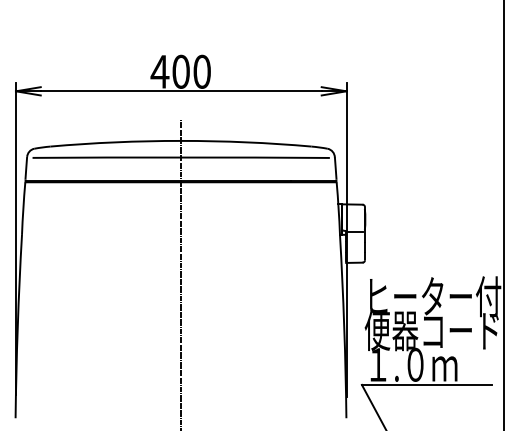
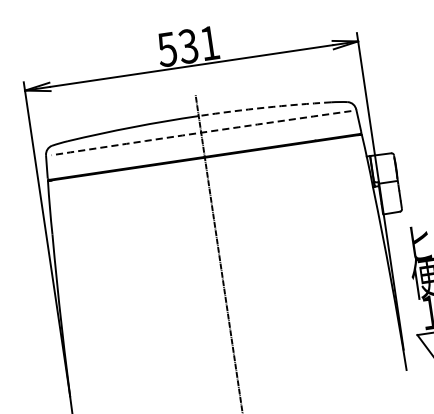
text: (180, 71) -> (187, 46), 400 -> 531
arc: (246, 142) -> (264, 107), solid -> dashed
arc: (181, 157) -> (201, 132), solid -> dashed

